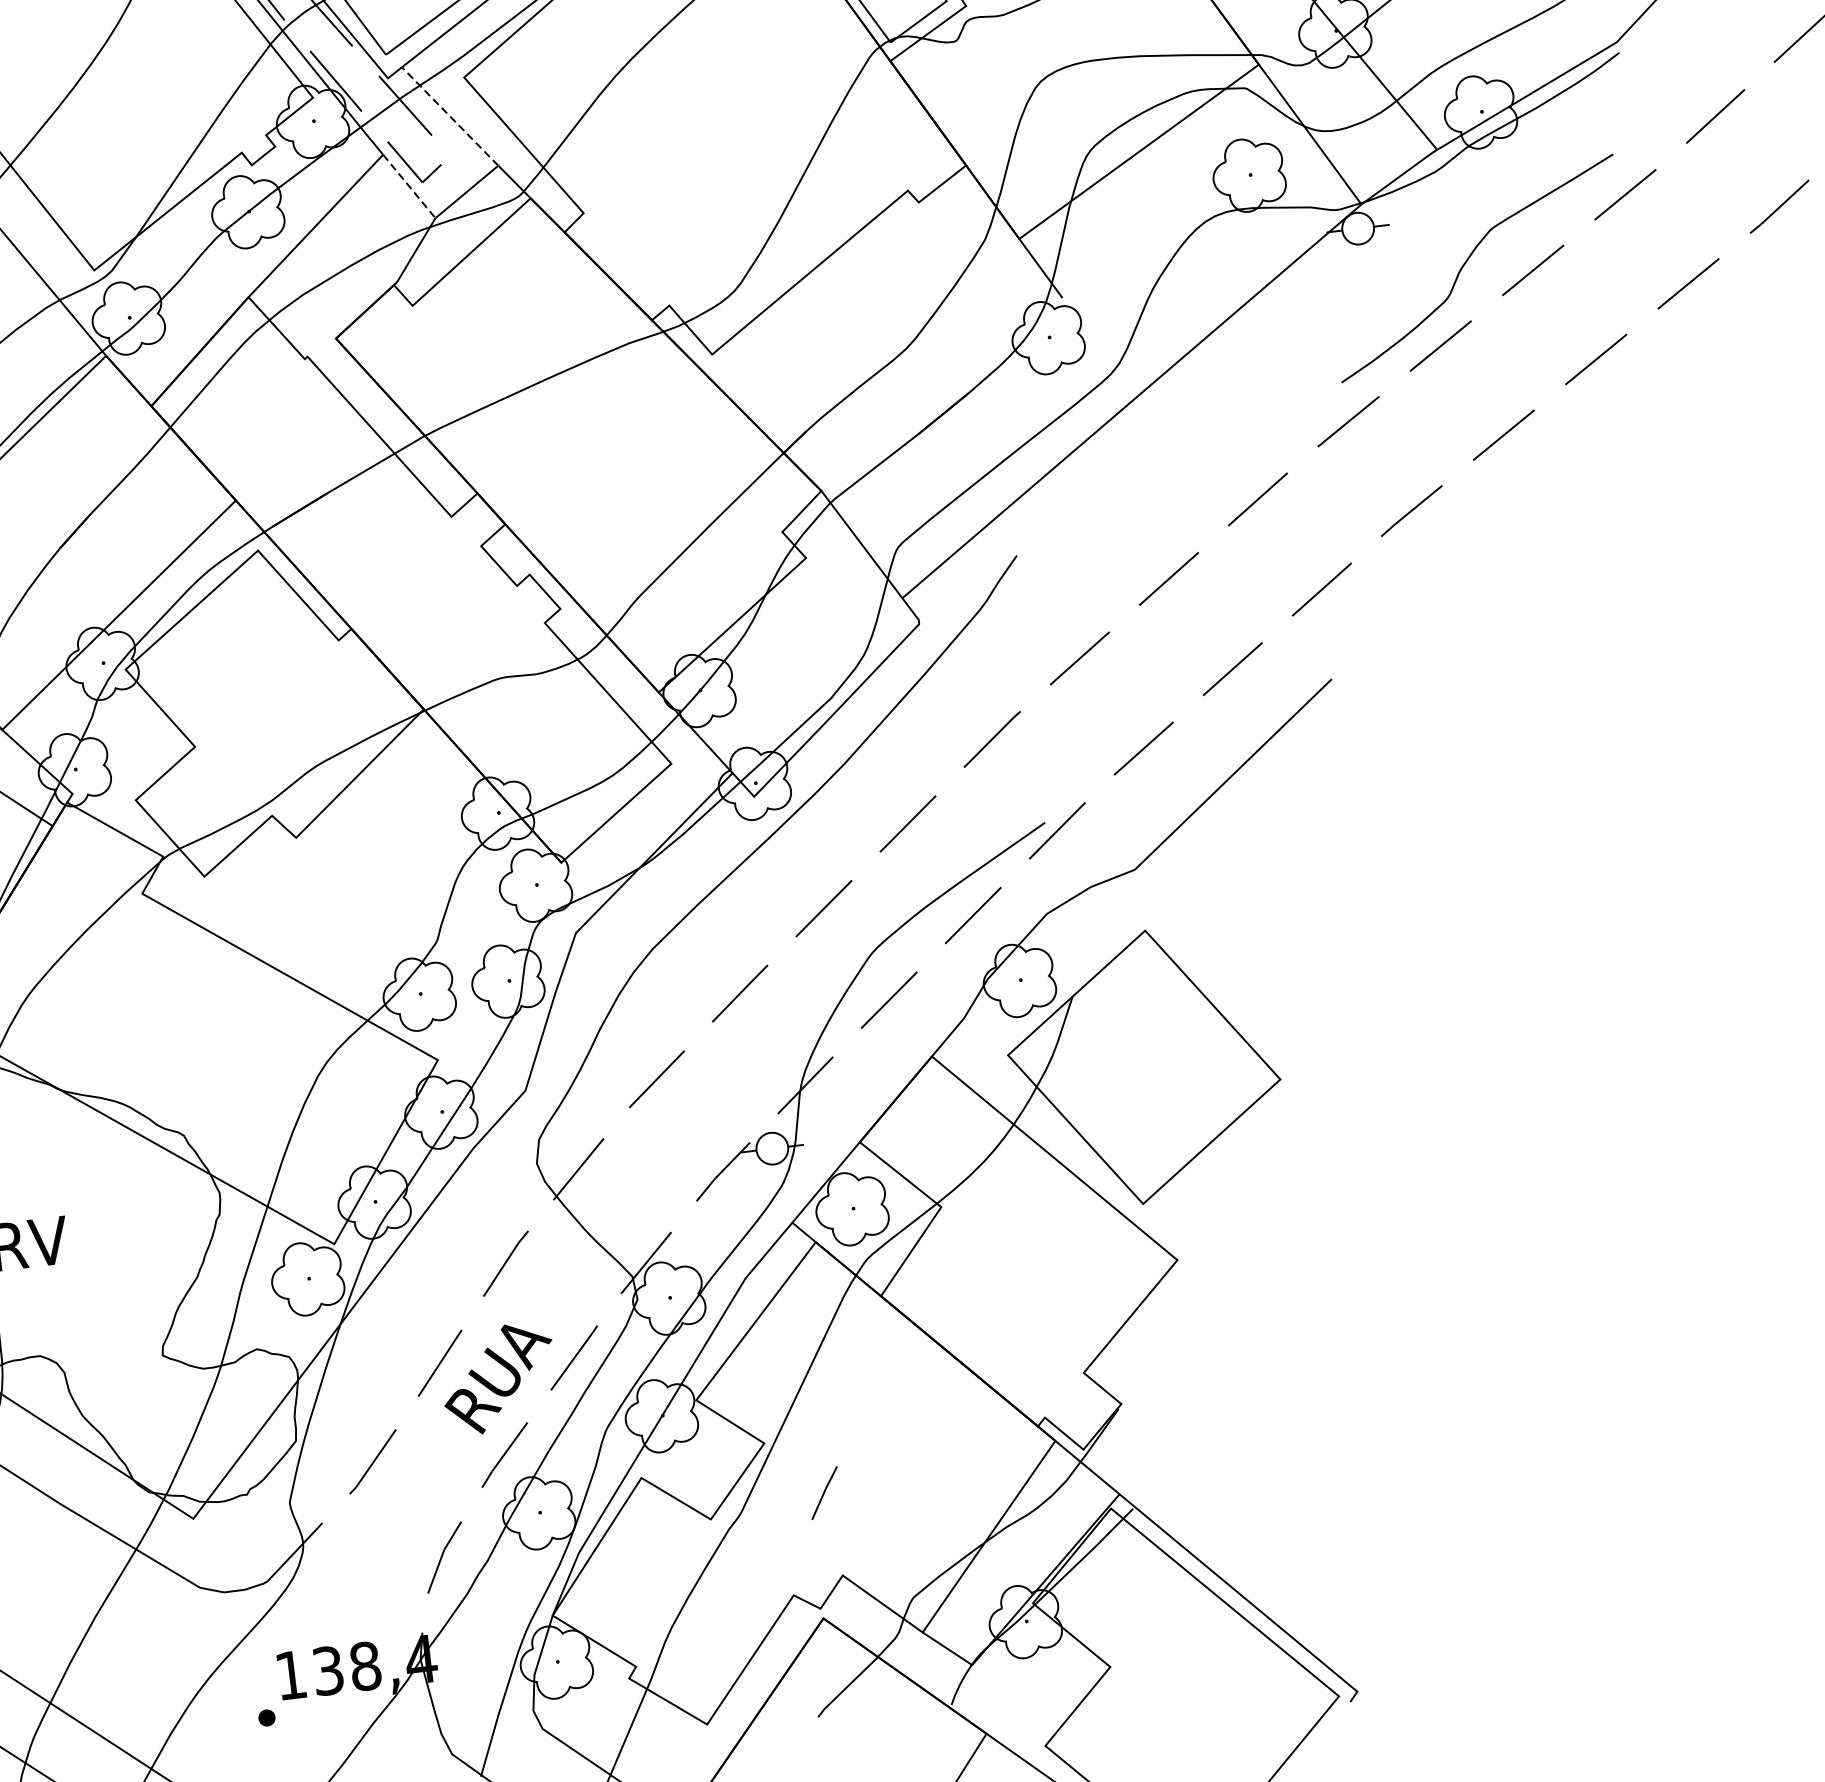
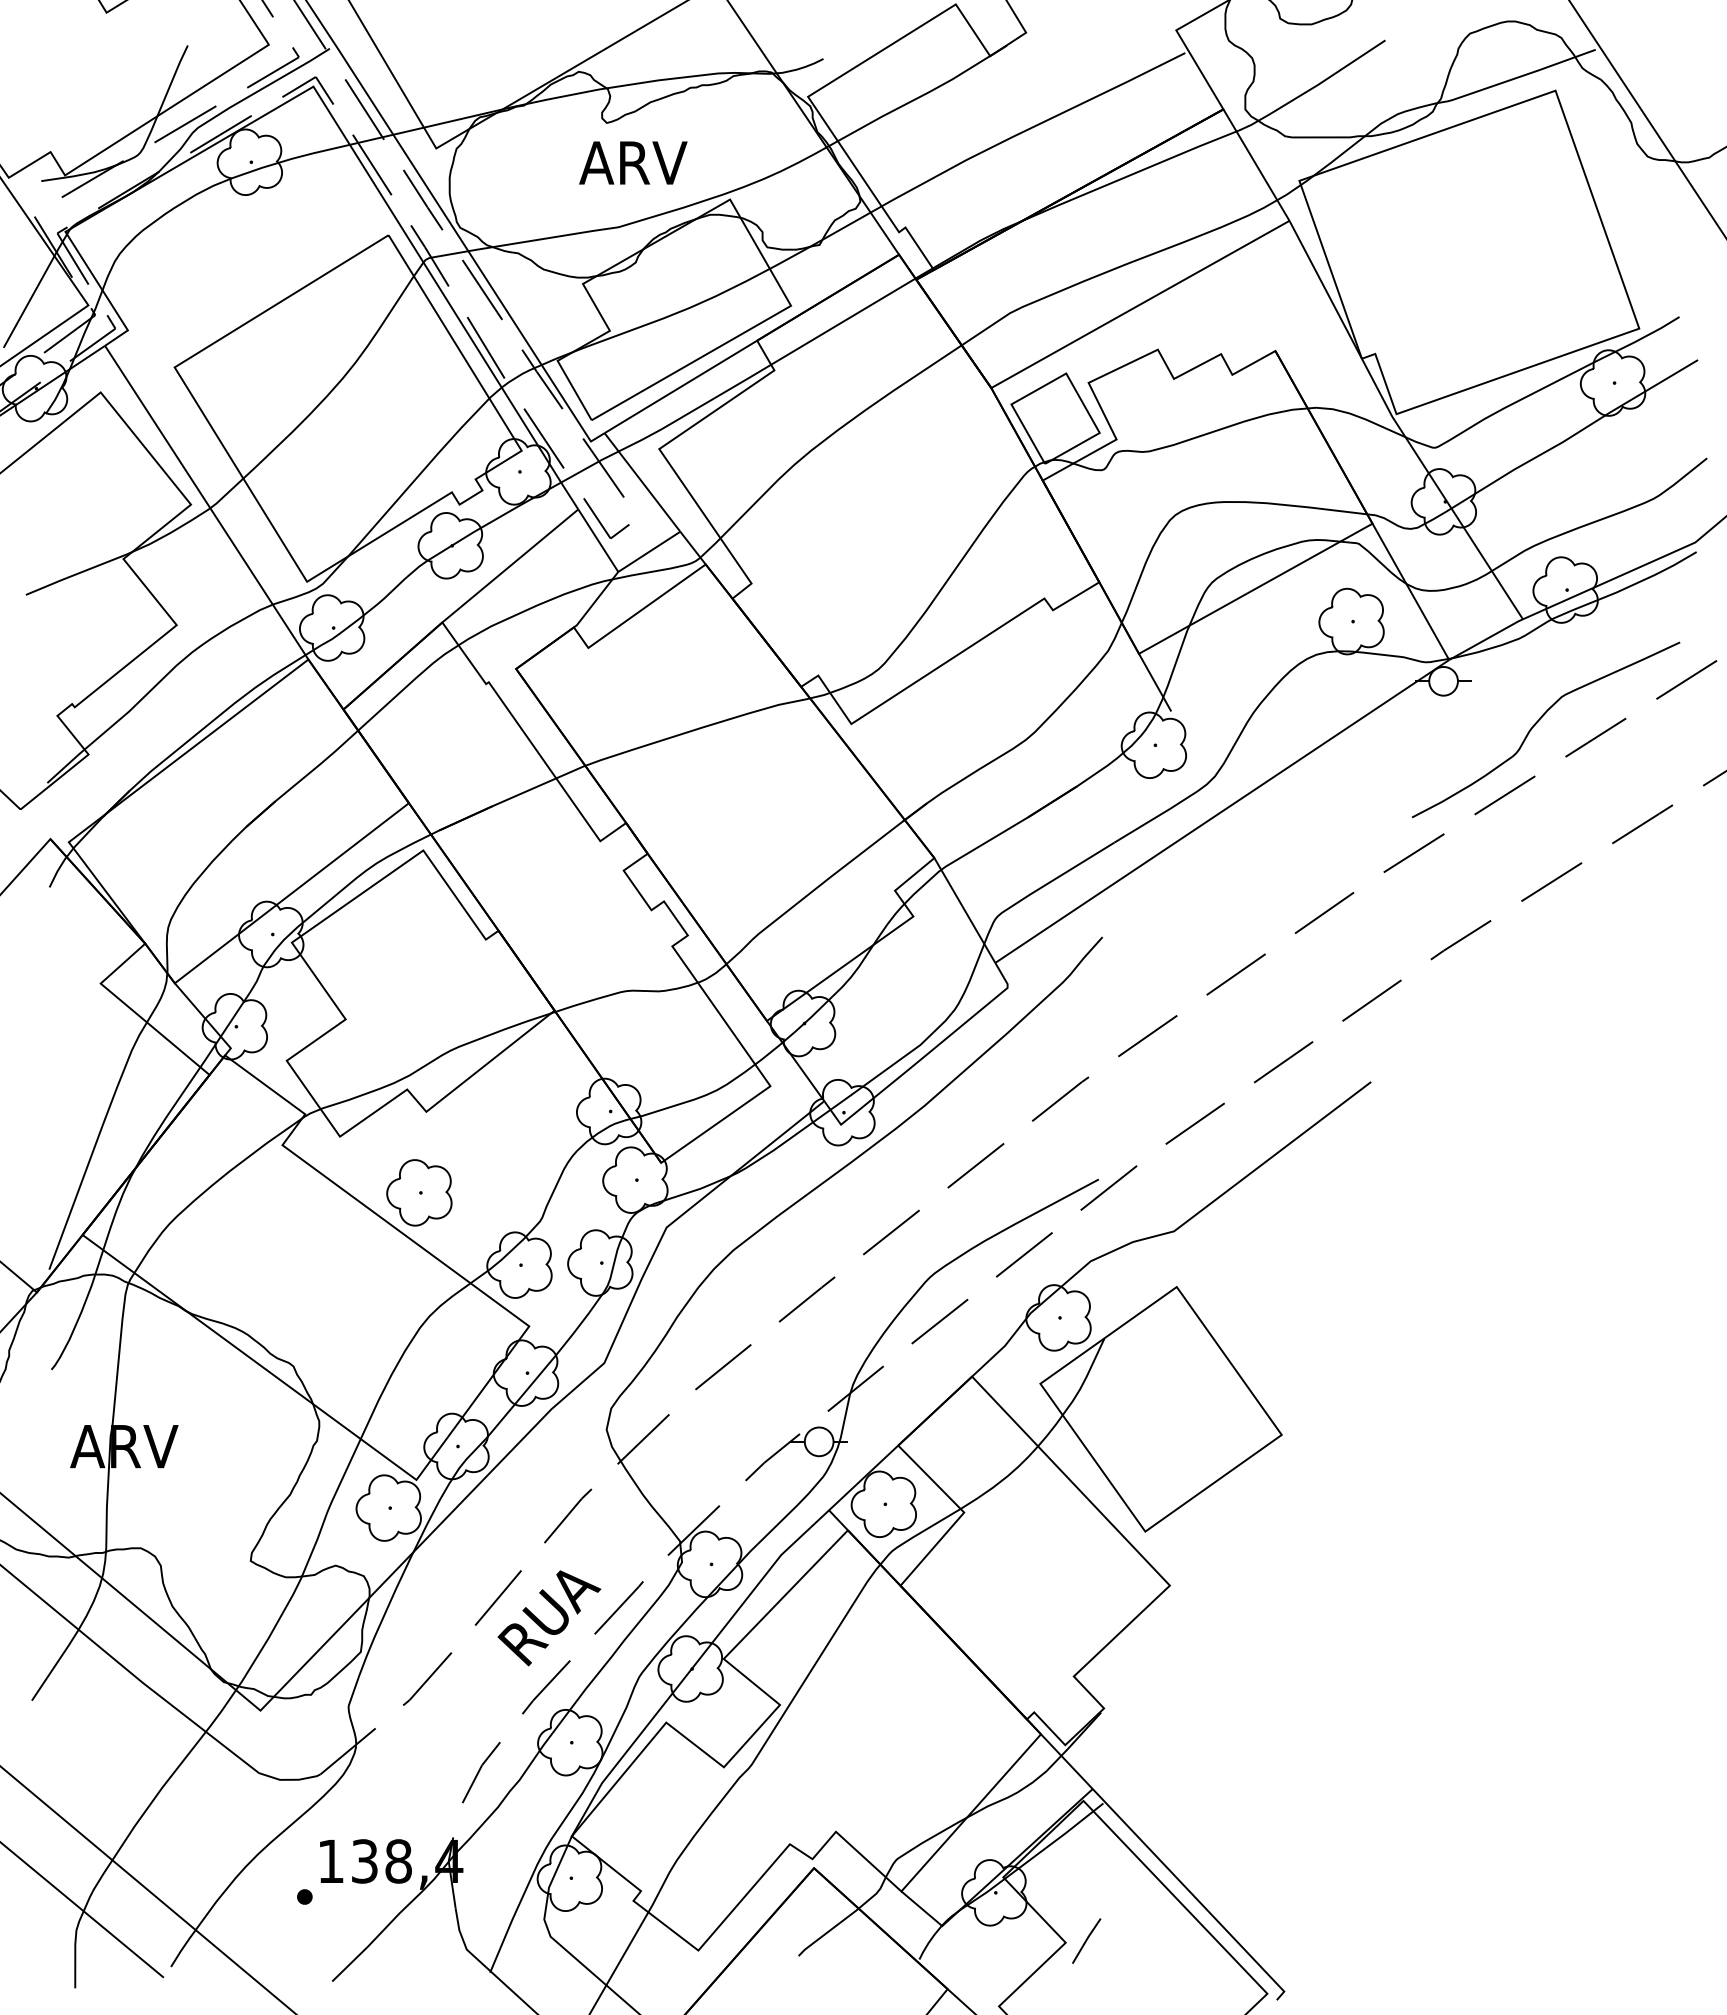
line: (450, 116) -> (642, 482), dashed -> solid
line: (409, 187) -> (598, 541), dashed -> solid
part: (299, 927) -> (419, 1192), added
line: (824, 1492) -> (1086, 1940), moved

